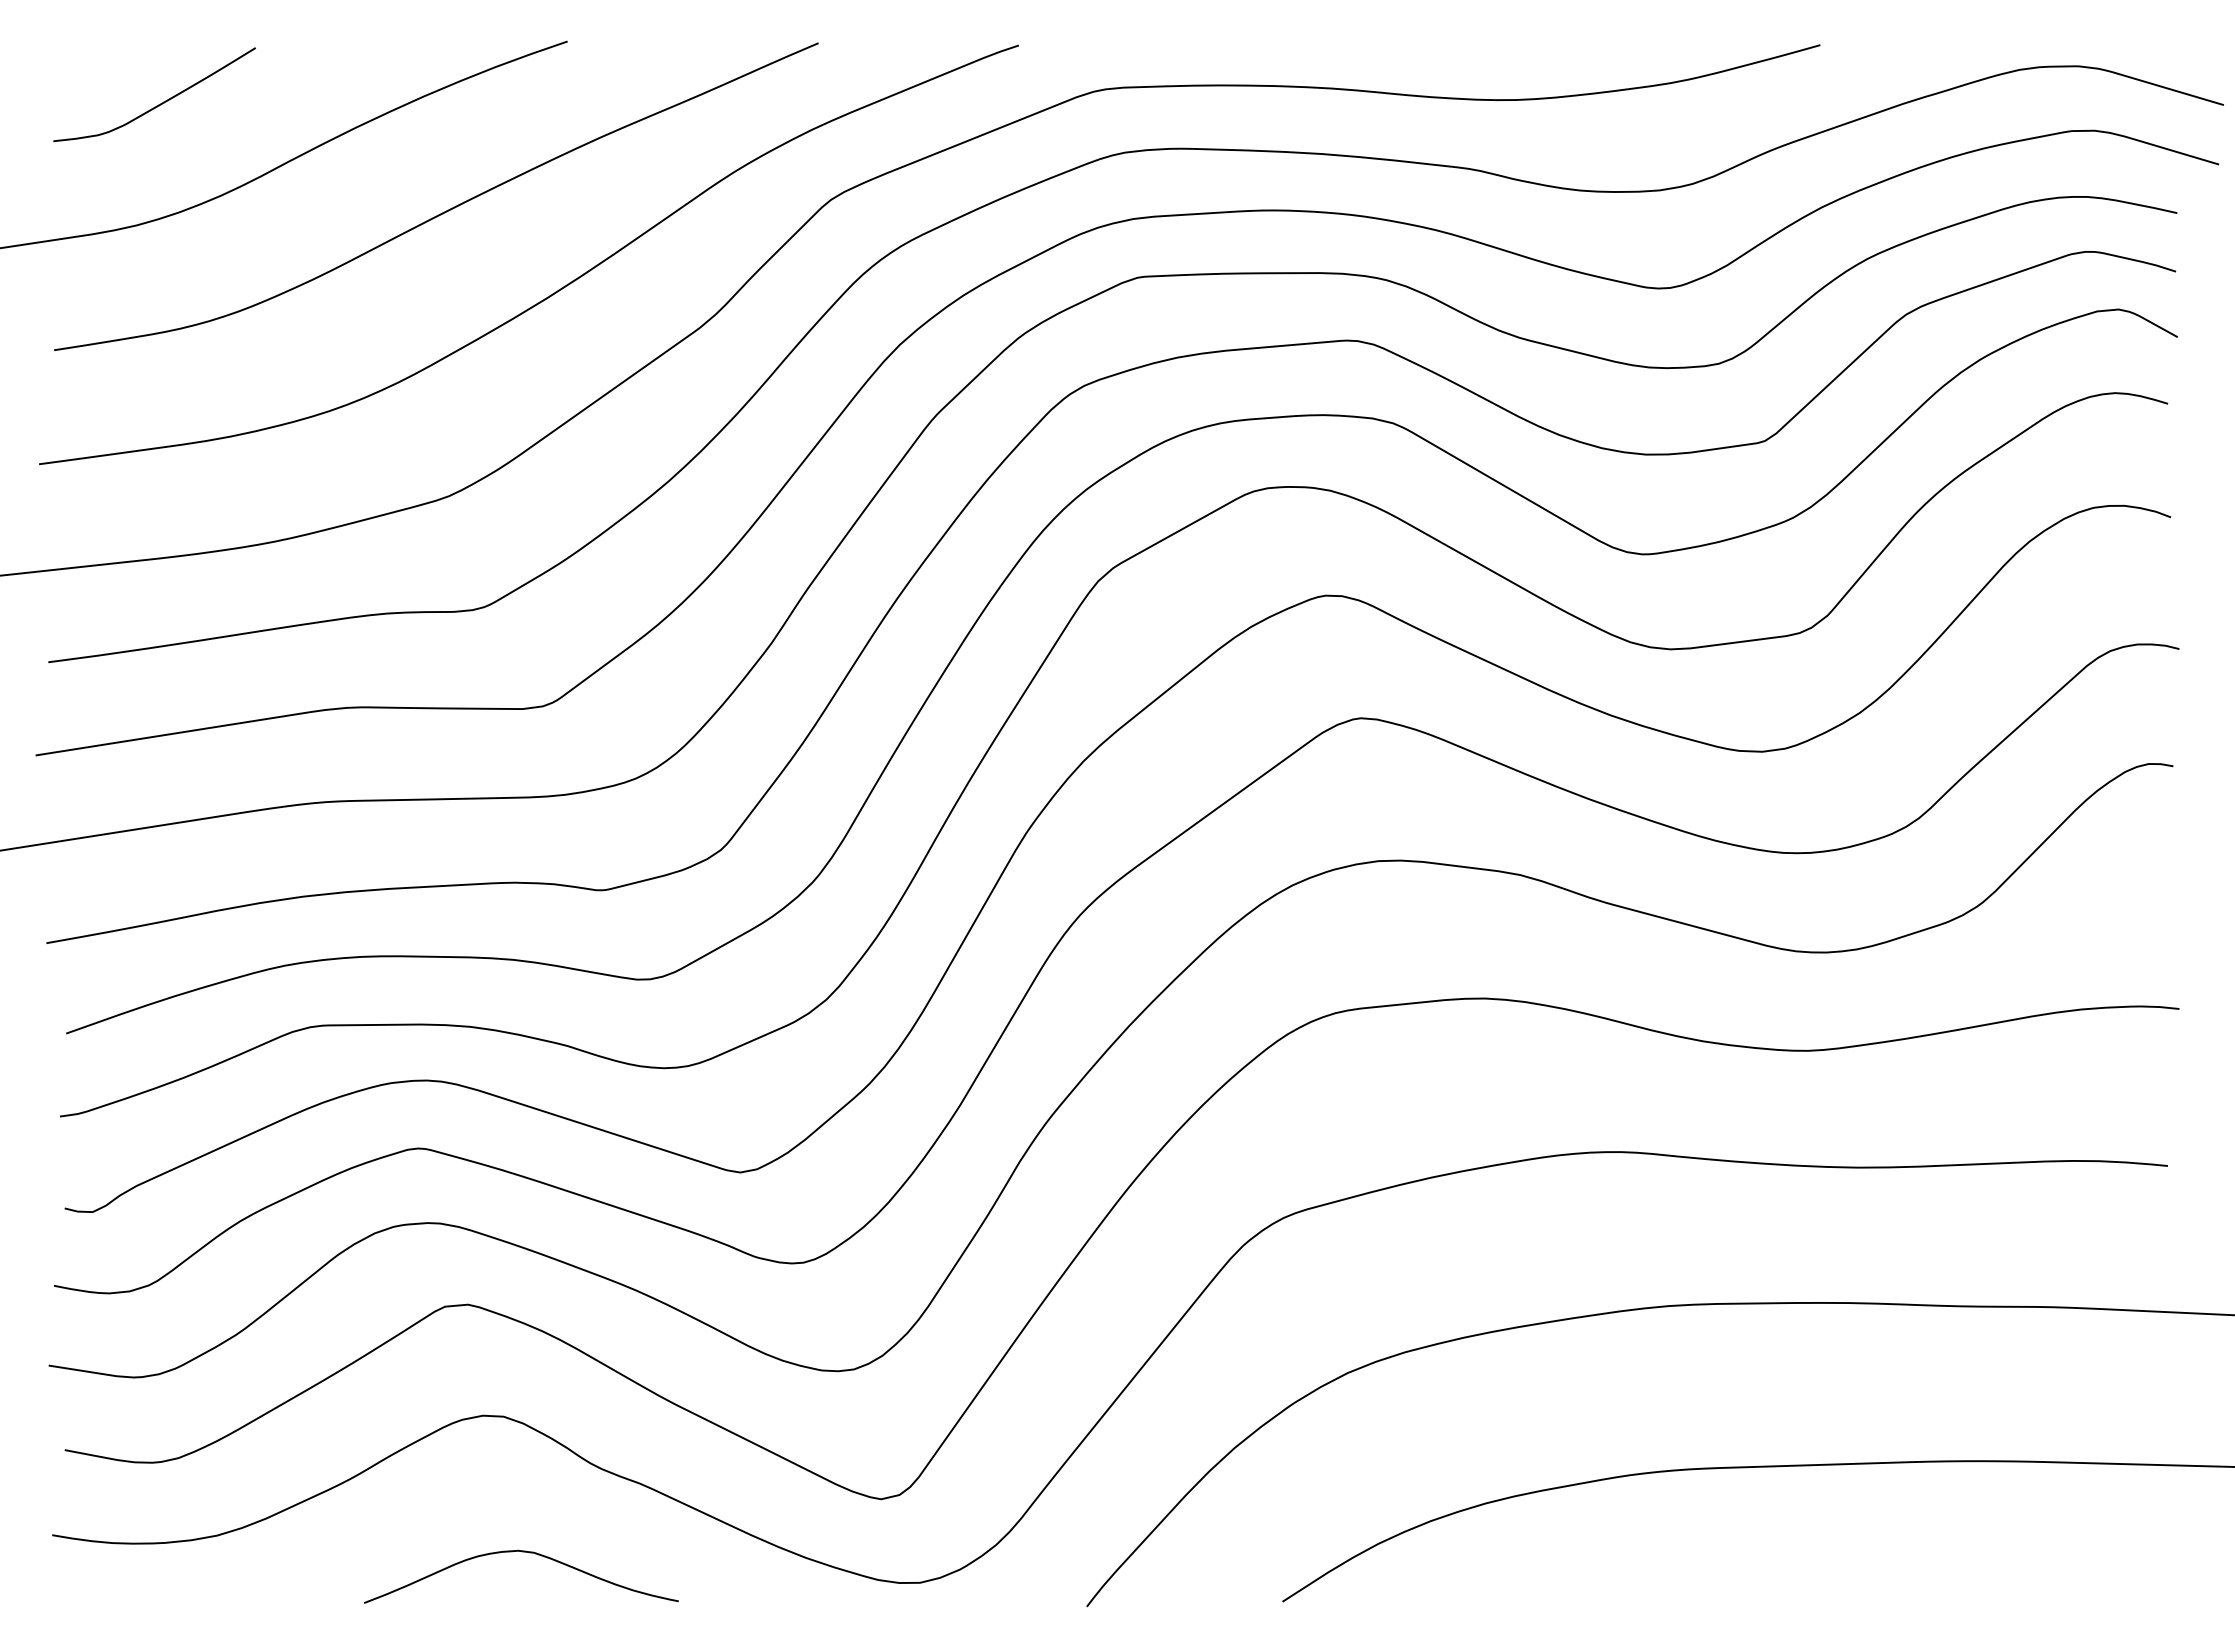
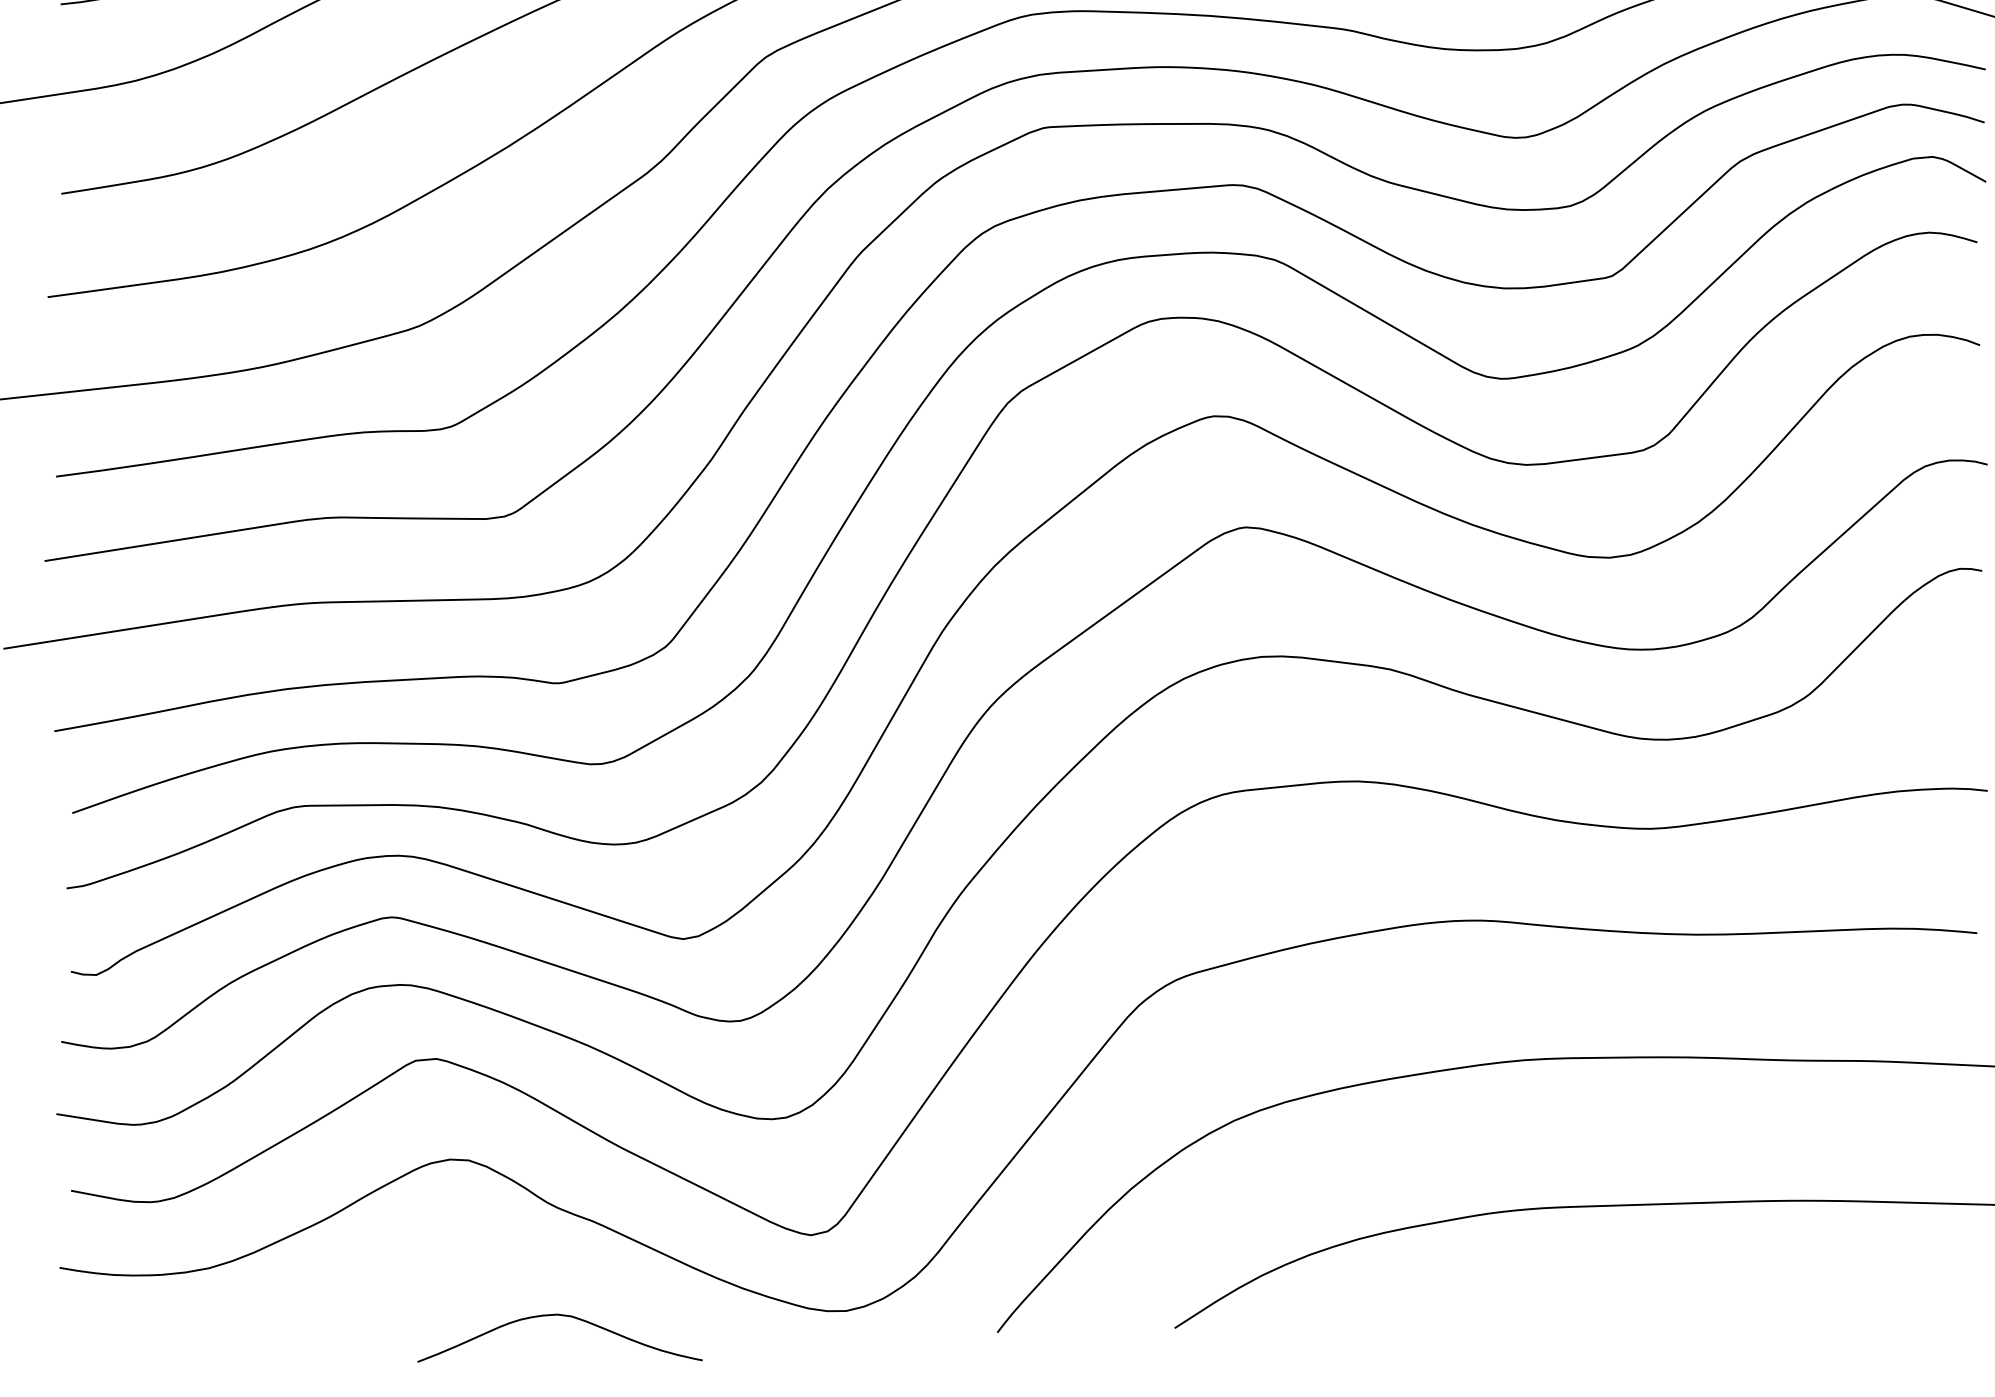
curve: (521, 1552) -> (560, 1316), moved

